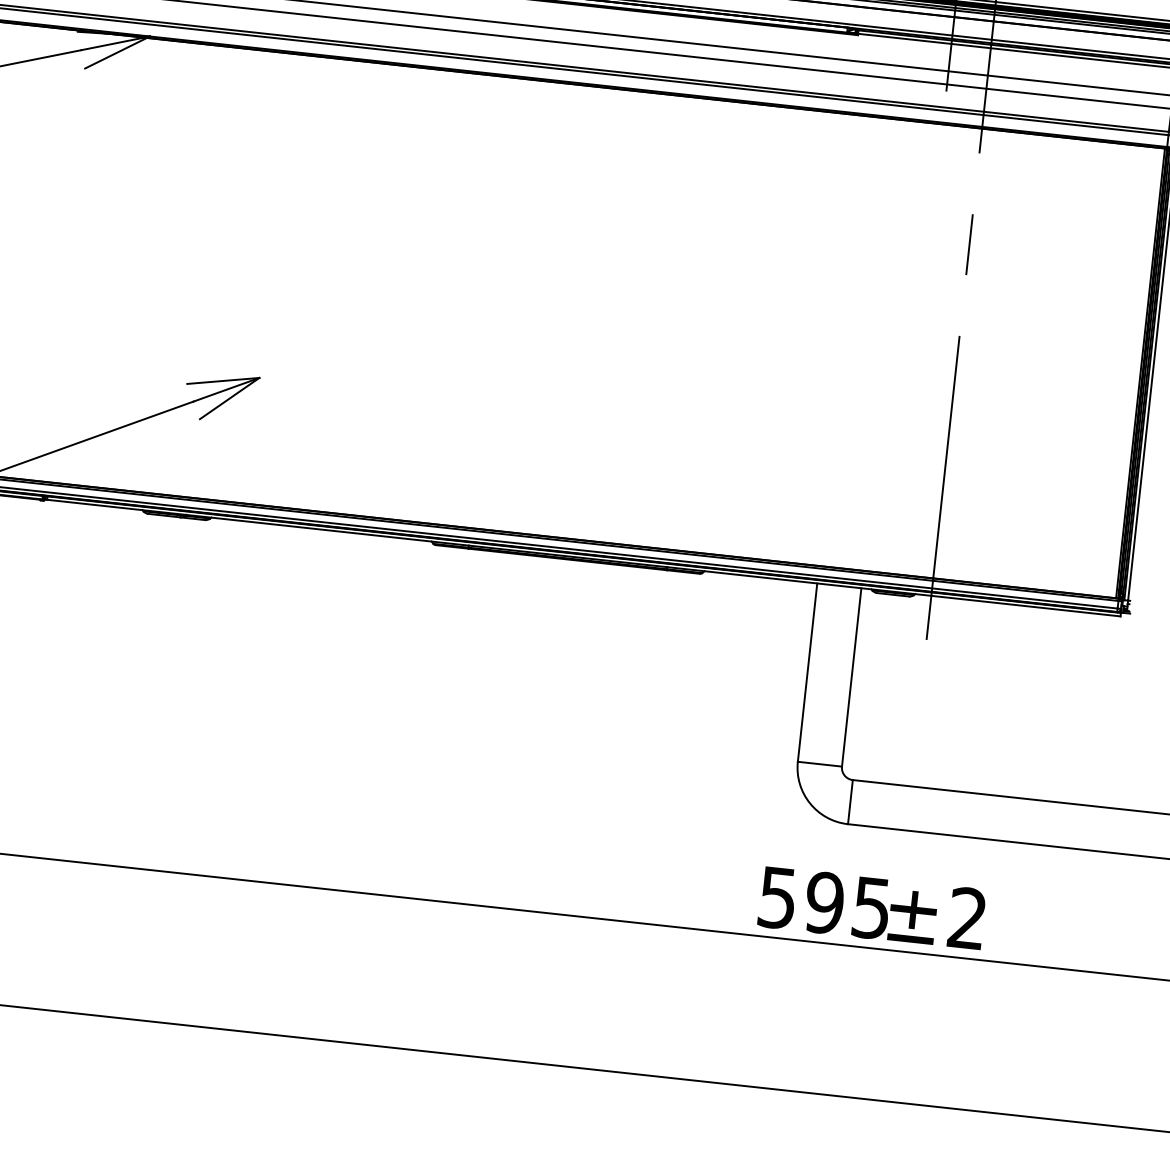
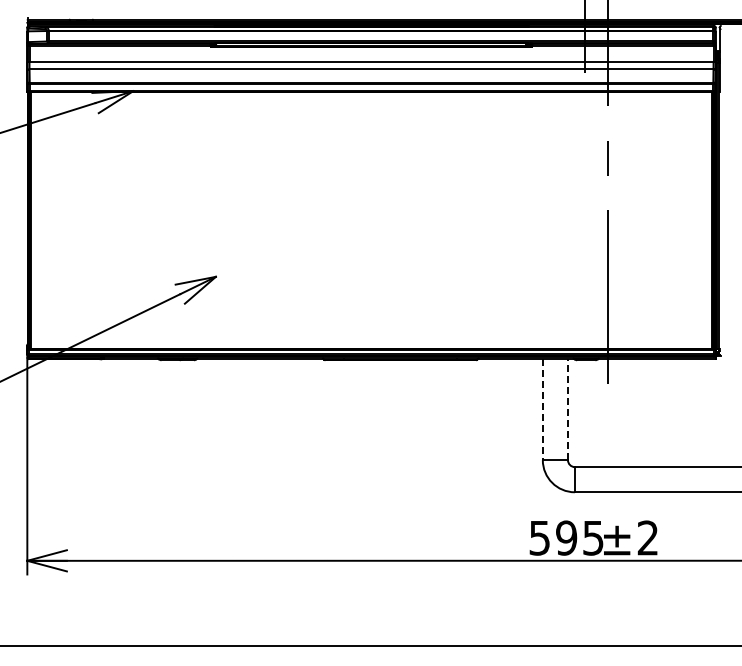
line: (806, 672) -> (542, 409), solid -> dashed
line: (850, 677) -> (567, 409), solid -> dashed

